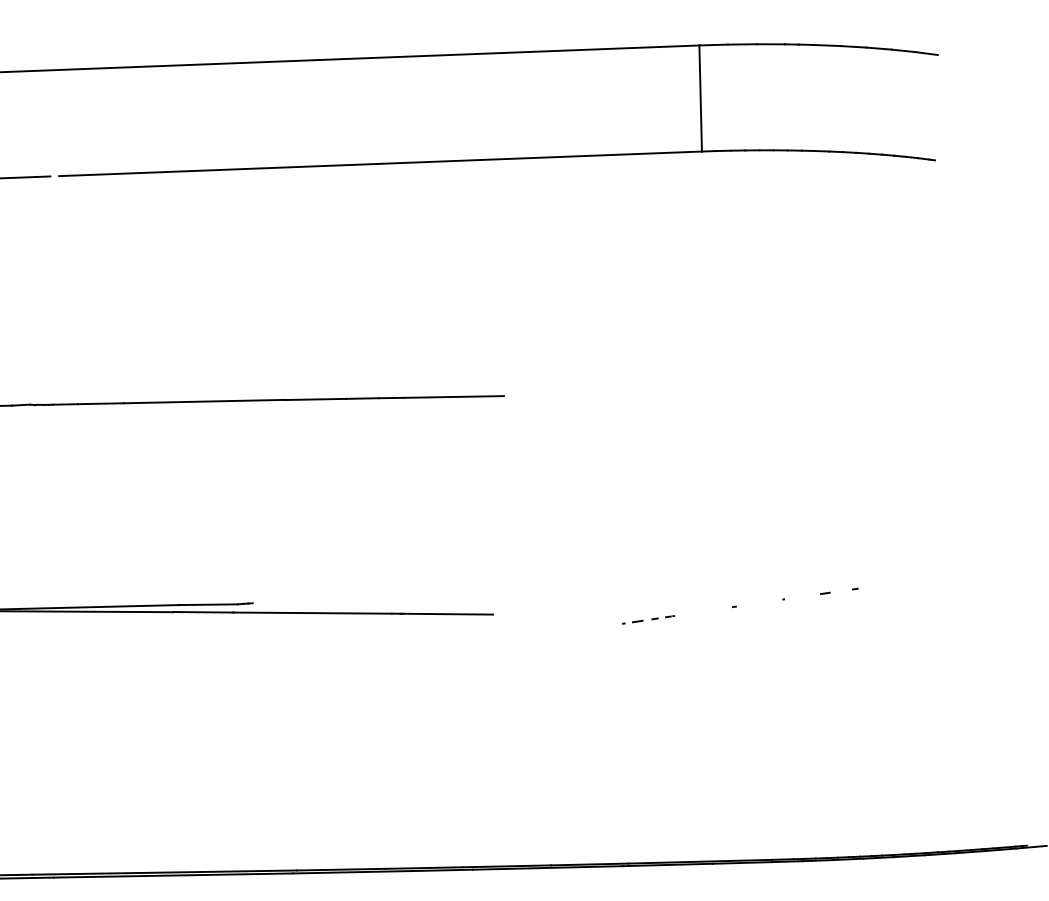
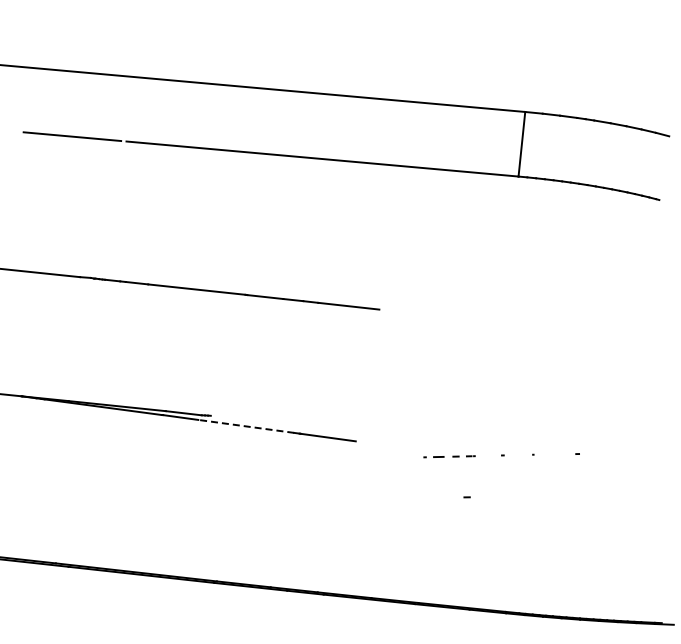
line: (824, 593) -> (466, 497), moved
line: (311, 613) -> (245, 426), solid -> dashed
part: (648, 619) -> (449, 456), size x1.6

